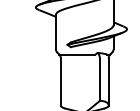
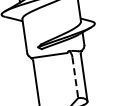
line: (100, 80) -> (75, 77), solid -> dashed

